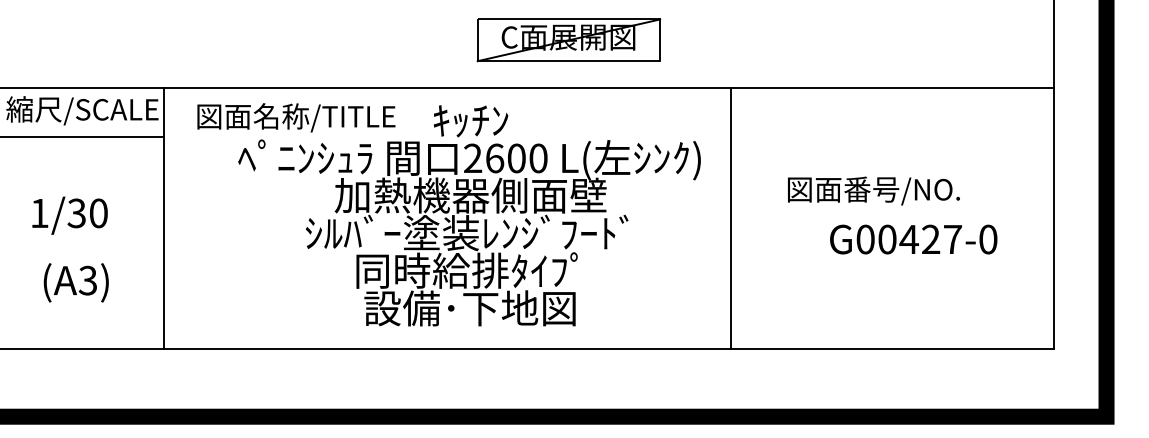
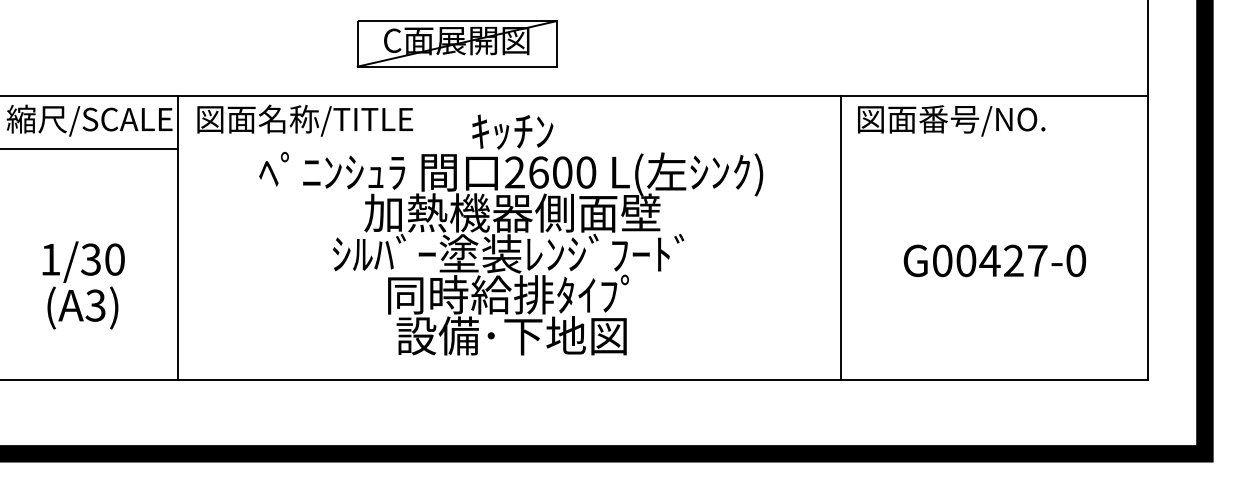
part: (568, 40) -> (456, 44), moved
text: (296, 117) -> (305, 120), moved
text: (873, 190) -> (951, 120), moved
text: (69, 215) -> (83, 261), moved
line: (730, 218) -> (841, 237), moved

